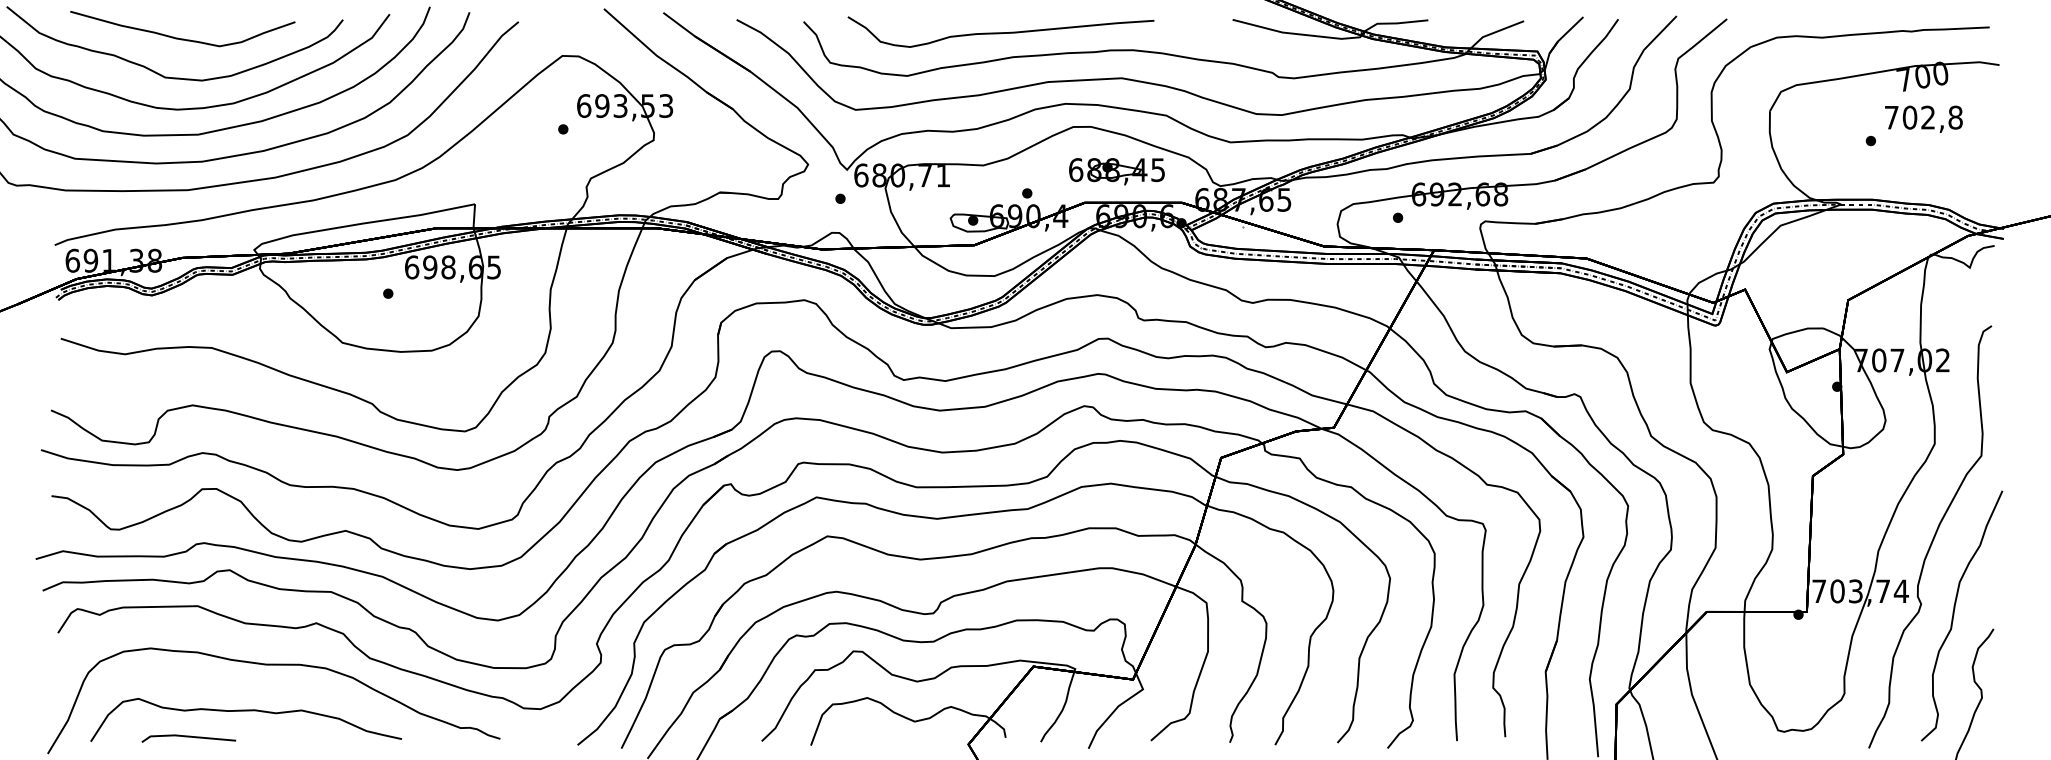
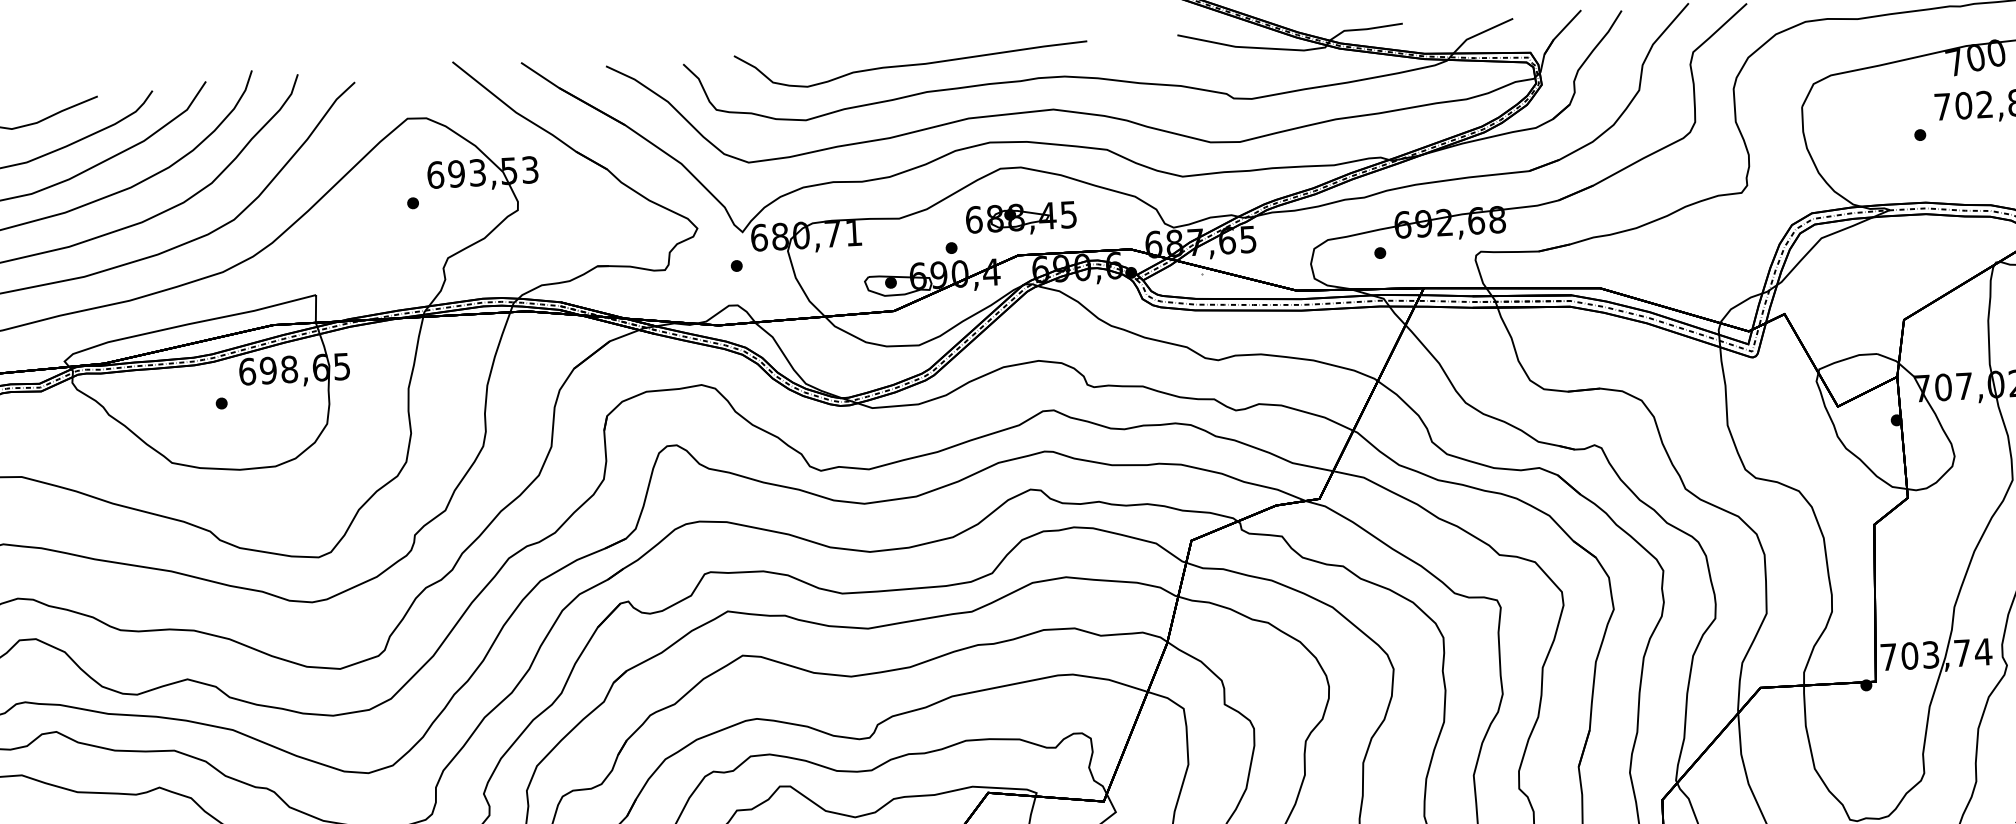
part: (1116, 171) -> (1020, 219), moved

